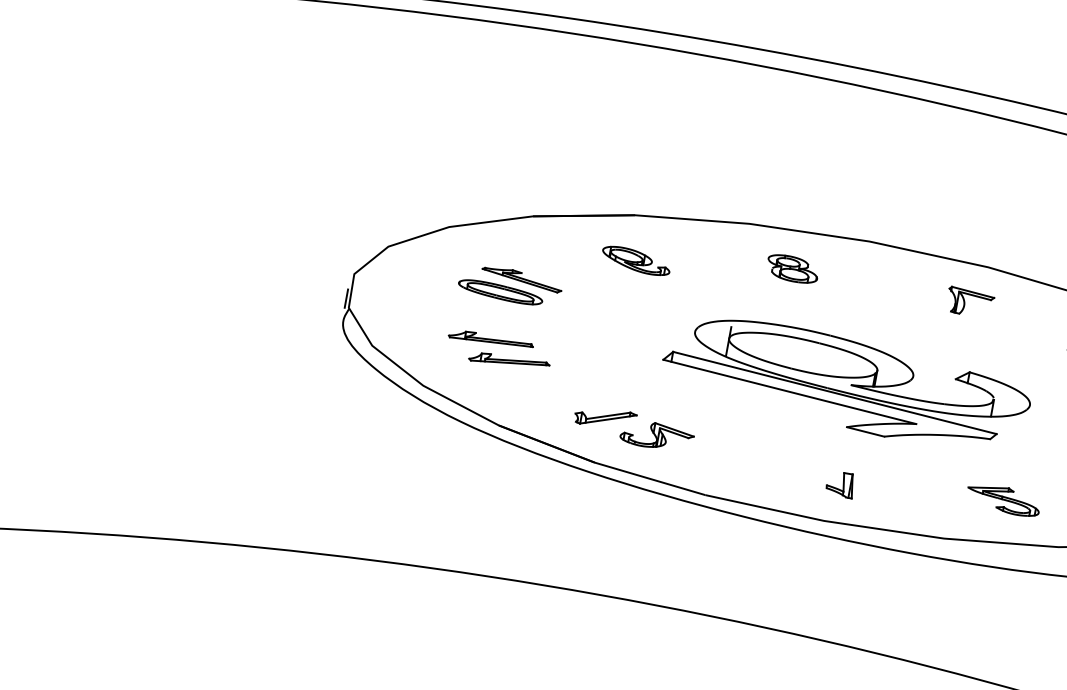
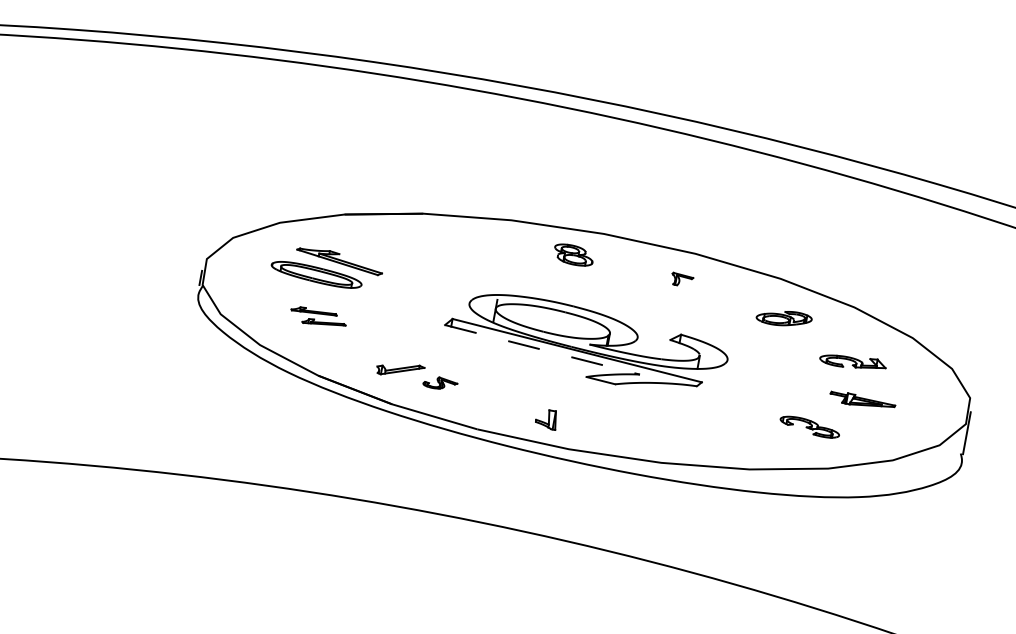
part: (635, 260) -> (423, 248), removed
part: (792, 268) -> (573, 254), moved
part: (509, 286) -> (326, 268), size x1.4
part: (971, 299) -> (682, 278), size x0.6
part: (499, 348) -> (318, 316), size x0.7
line: (789, 391) -> (542, 349), solid -> dashed
part: (657, 434) -> (440, 382), size x0.6
part: (839, 484) -> (545, 419), moved
part: (1003, 501) -> (707, 434), removed

